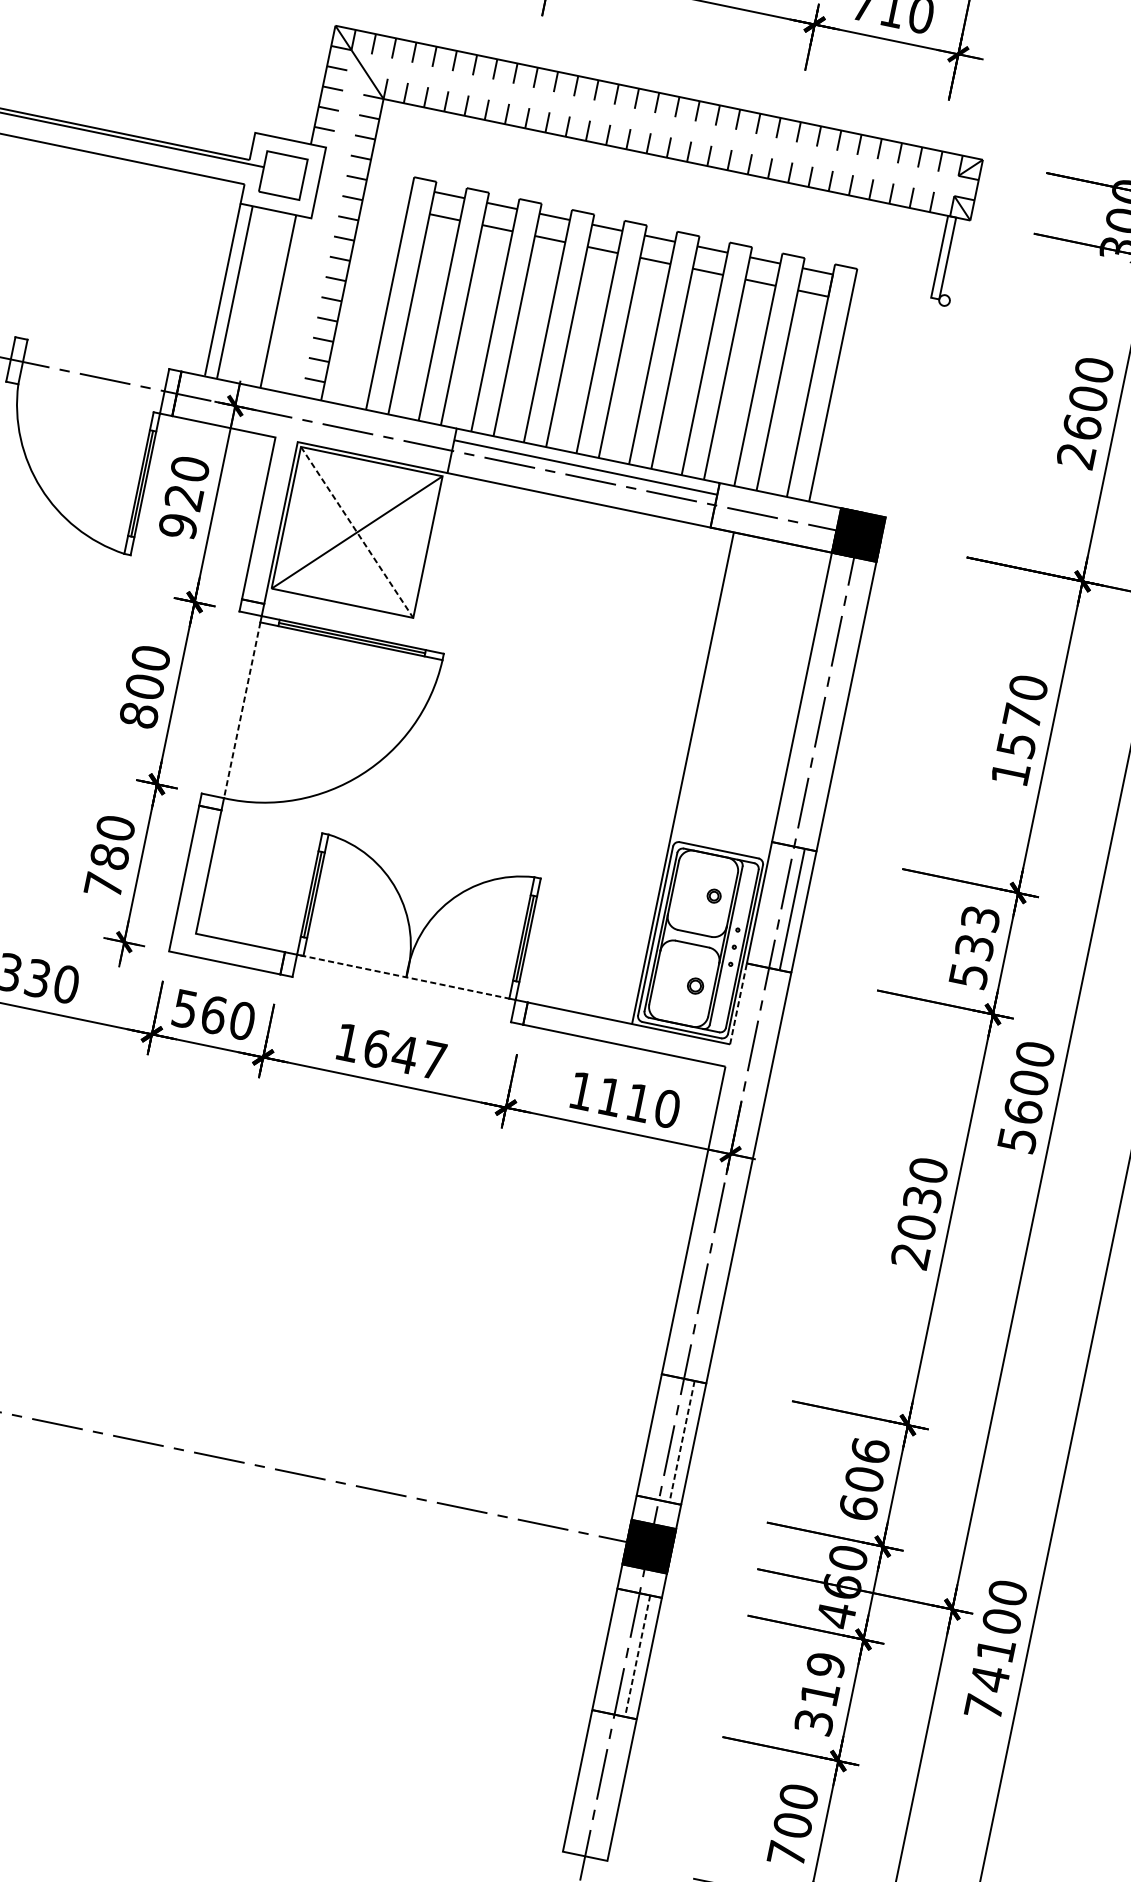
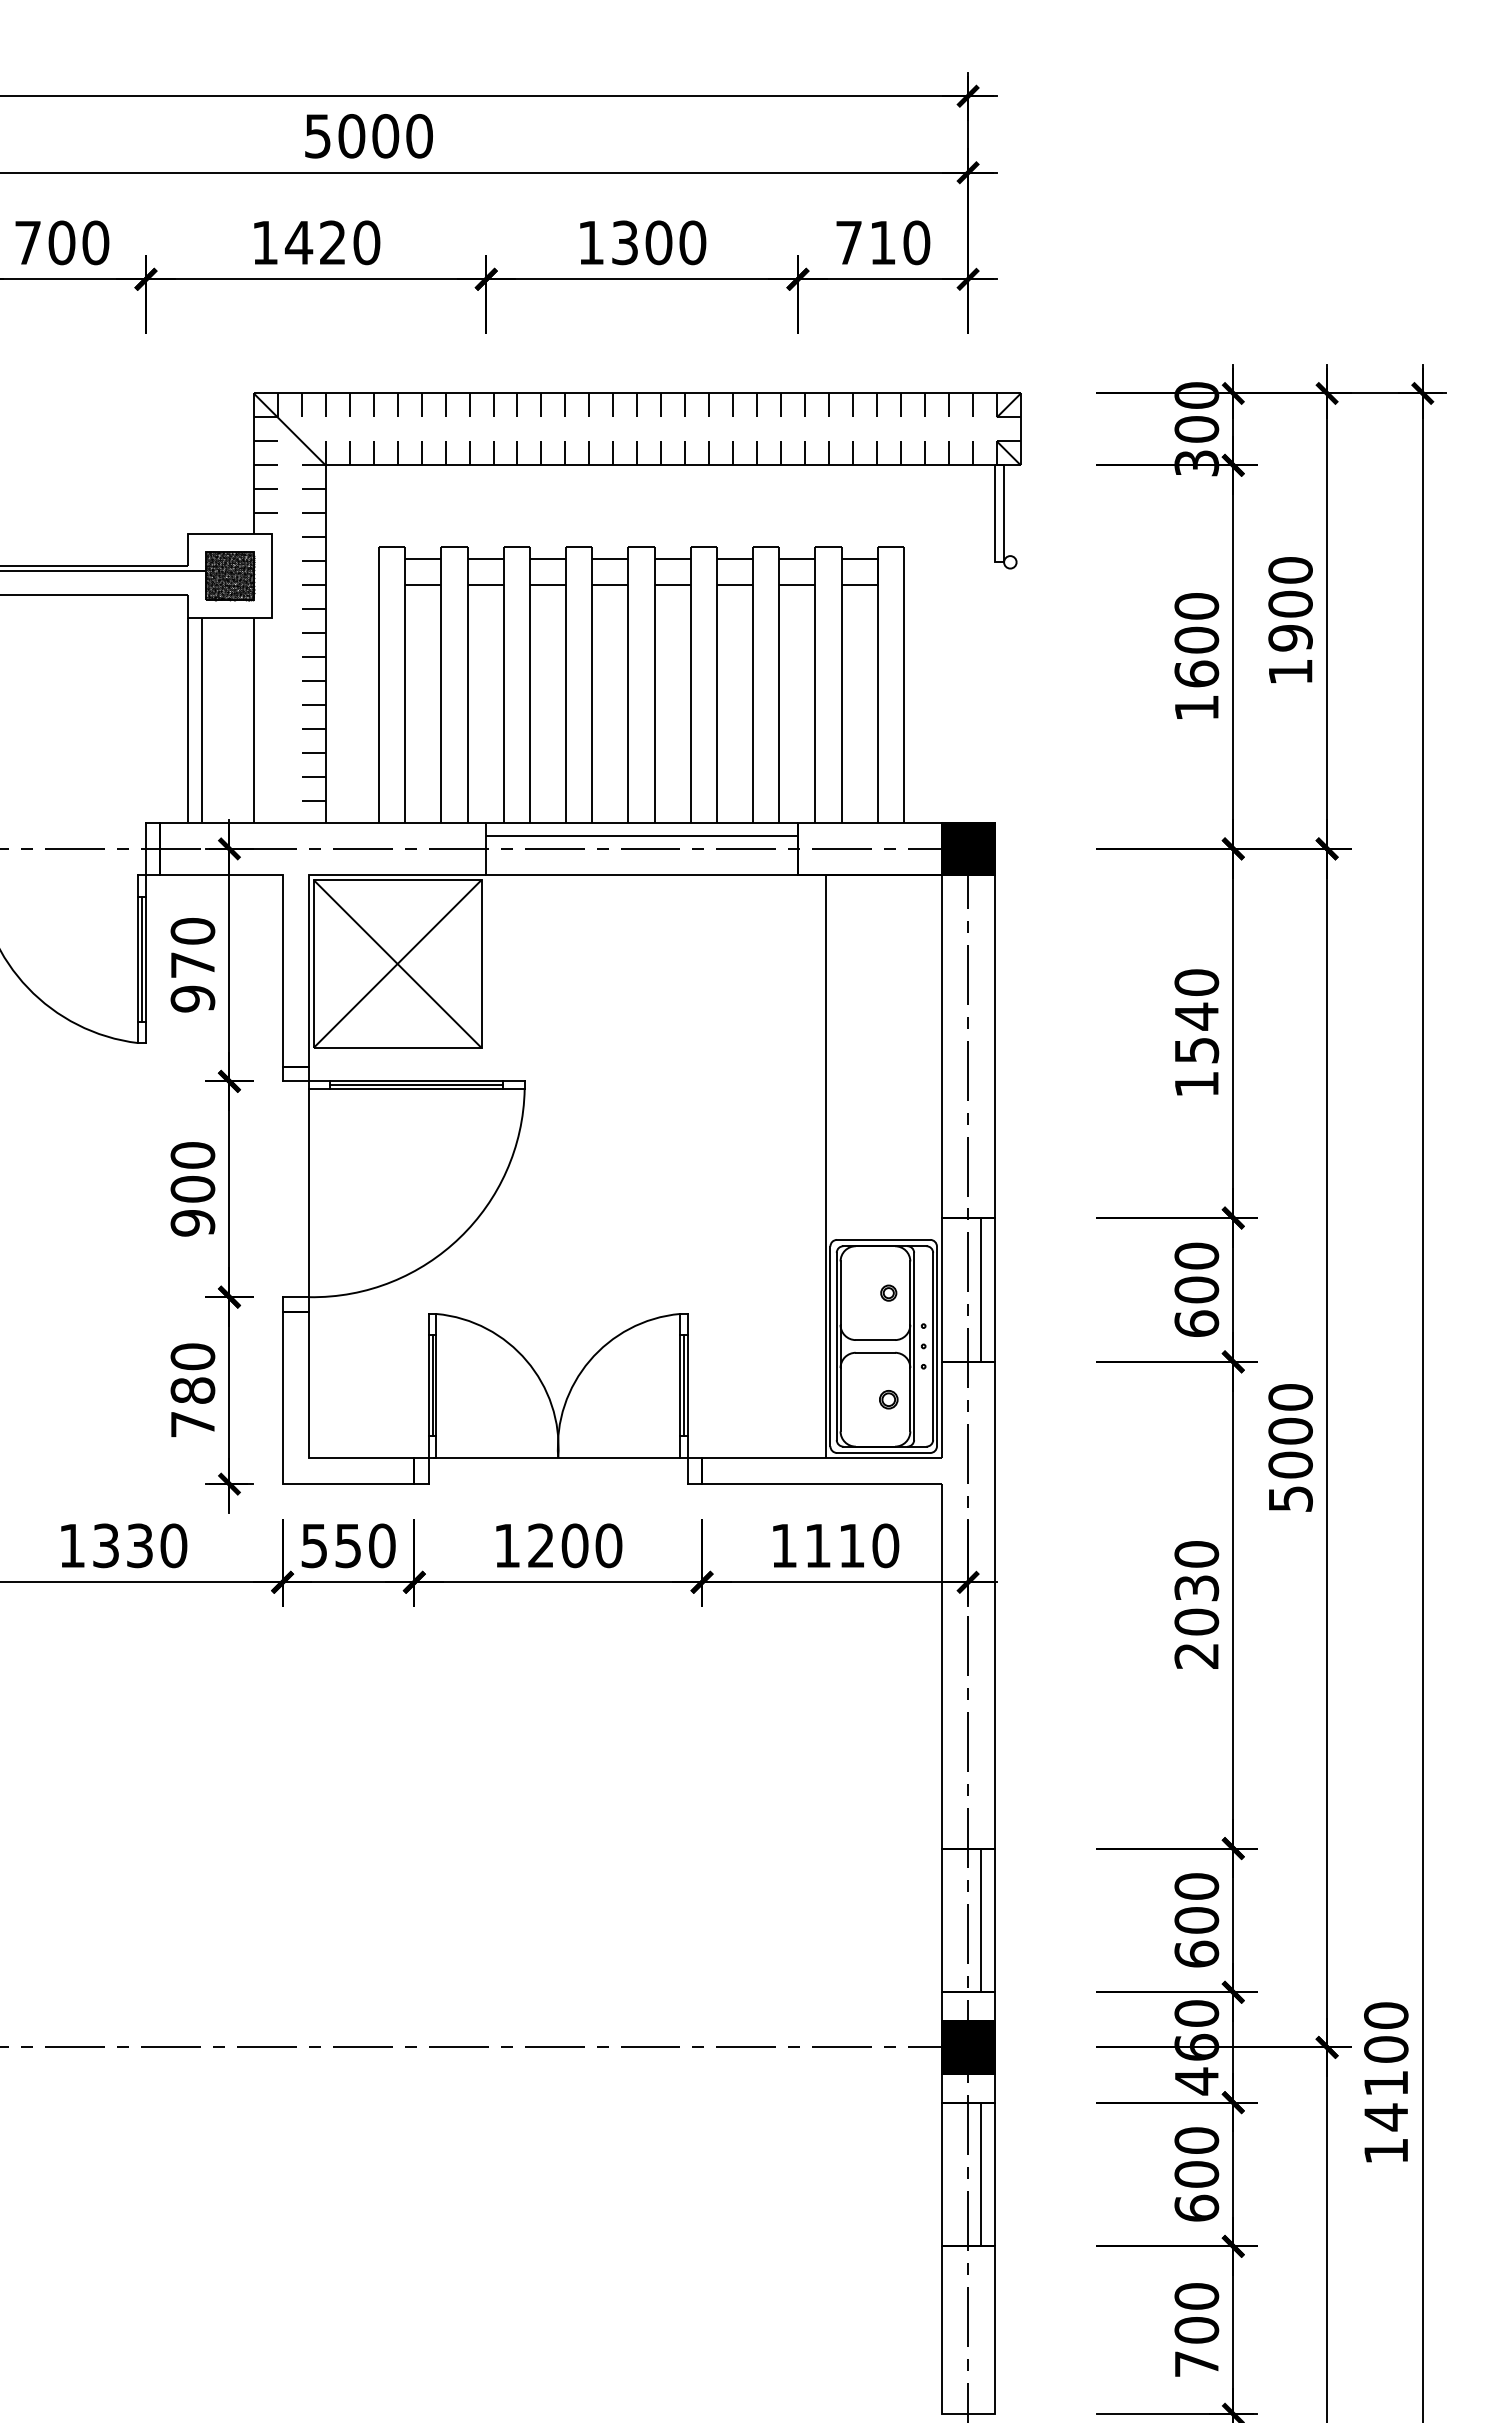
hatch: (283, 175) -> (229, 575), added
text: (1076, 456) -> (1196, 708), 2600 -> 1600
text: (183, 497) -> (192, 965), 920 -> 970
line: (357, 532) -> (397, 963), dashed -> solid
line: (241, 710) -> (308, 1193), dashed -> solid
text: (138, 714) -> (192, 1222), 800 -> 900
text: (1022, 716) -> (1196, 1016), 1570 -> 1540
text: (974, 946) -> (1196, 1289), 533 -> 600
line: (404, 976) -> (556, 1457), dashed -> solid
line: (738, 1003) -> (941, 1409), dashed -> solid
text: (214, 1014) -> (348, 1545), 560 -> 550
text: (405, 1054) -> (575, 1545), 1647 -> 1200
text: (1023, 1111) -> (1290, 1464), 5600 -> 5000
line: (681, 1441) -> (980, 1920), dashed -> solid
text: (870, 1450) -> (1196, 1886), 606 -> 600
line: (637, 1656) -> (980, 2174), dashed -> solid
text: (819, 1693) -> (1196, 2174), 319 -> 600
text: (983, 1706) -> (1385, 2150), 74100 -> 14100

